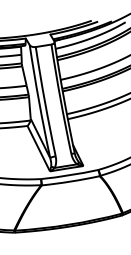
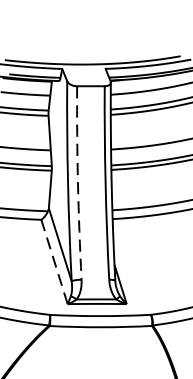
arc: (44, 101) -> (77, 182), solid -> dashed
line: (38, 149) -> (53, 263), solid -> dashed

